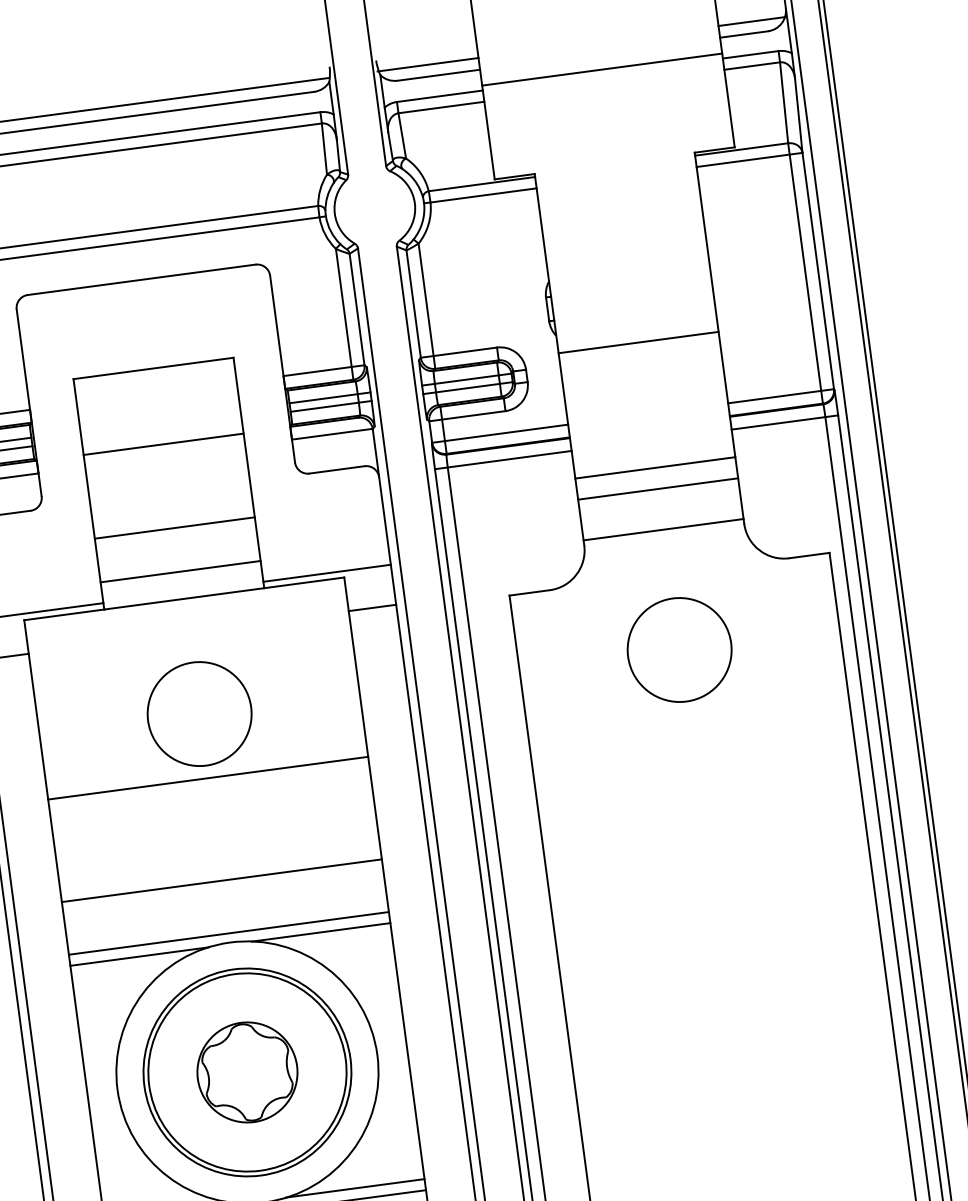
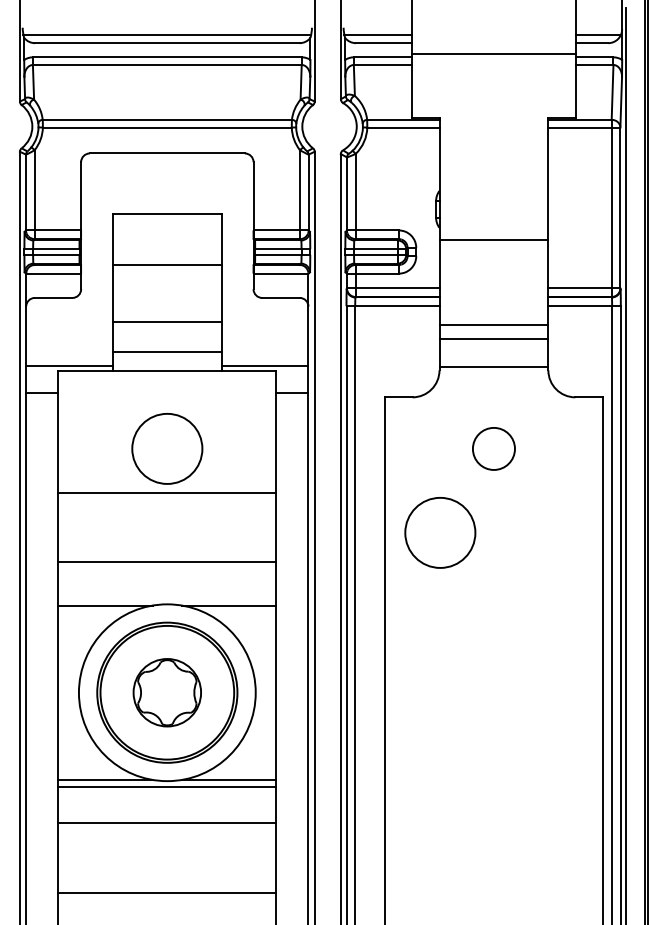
circle: (678, 649) -> (493, 448), size x0.6
circle: (617, 783) -> (440, 532), added
line: (229, 933) -> (167, 598), removed

